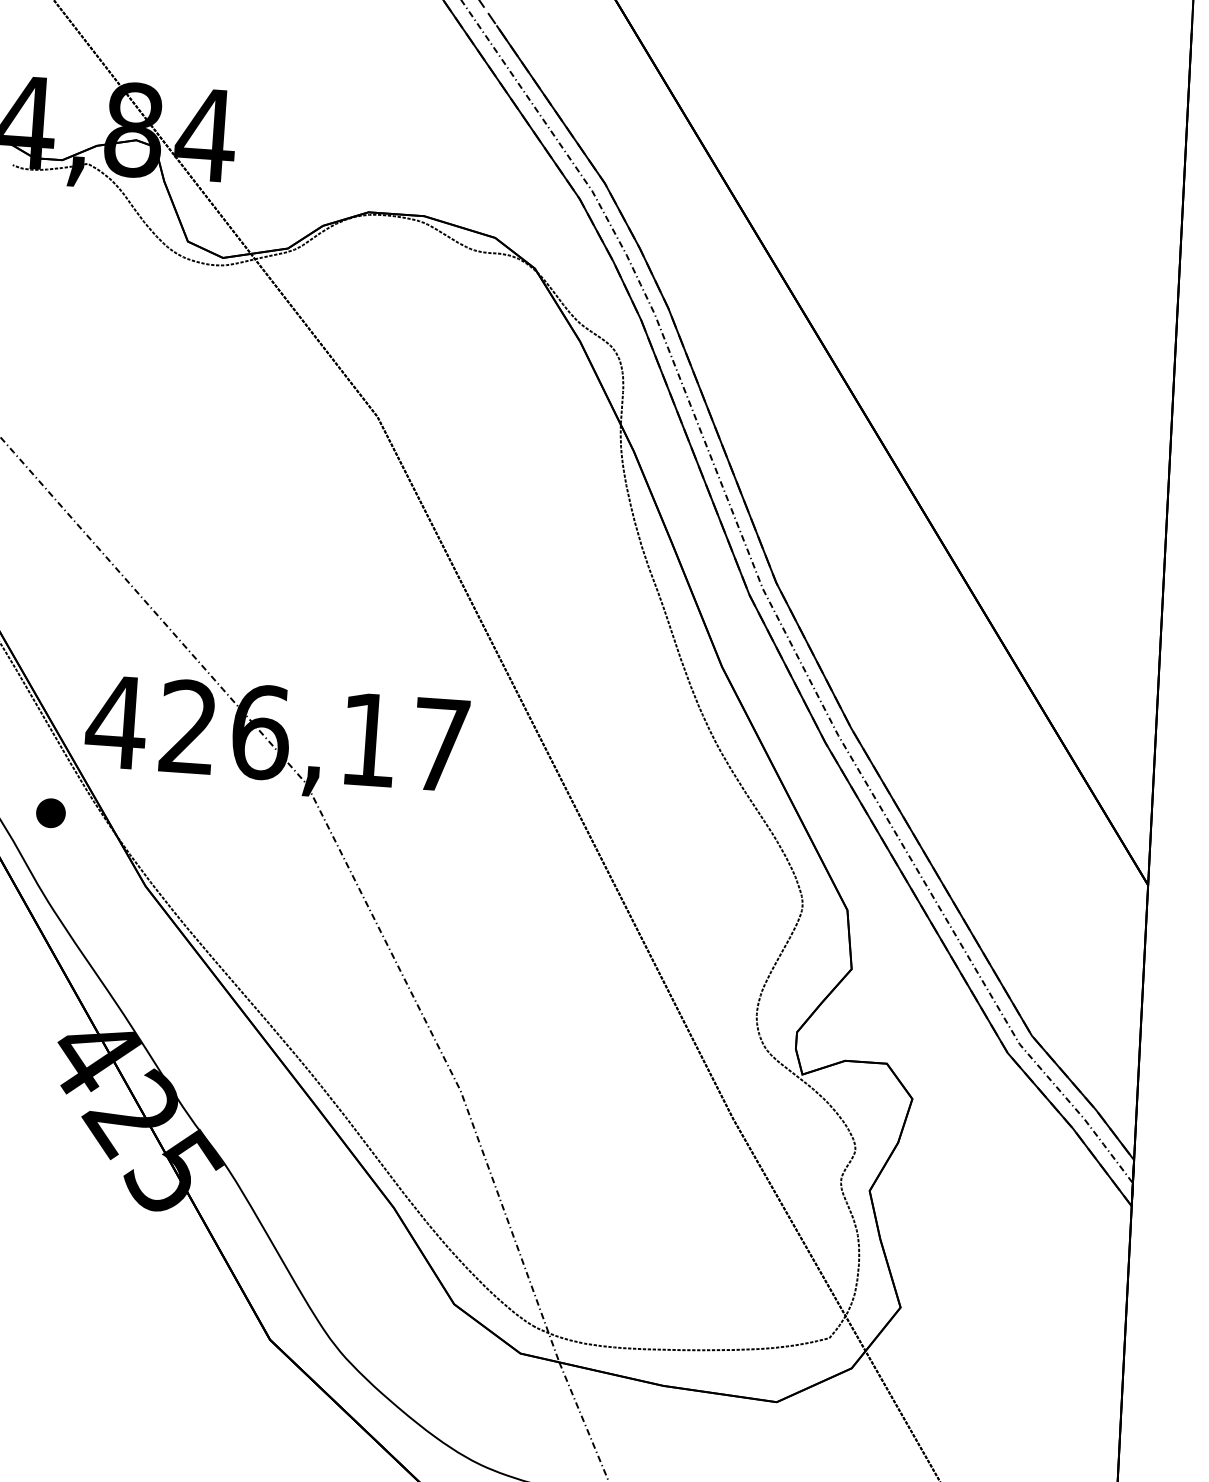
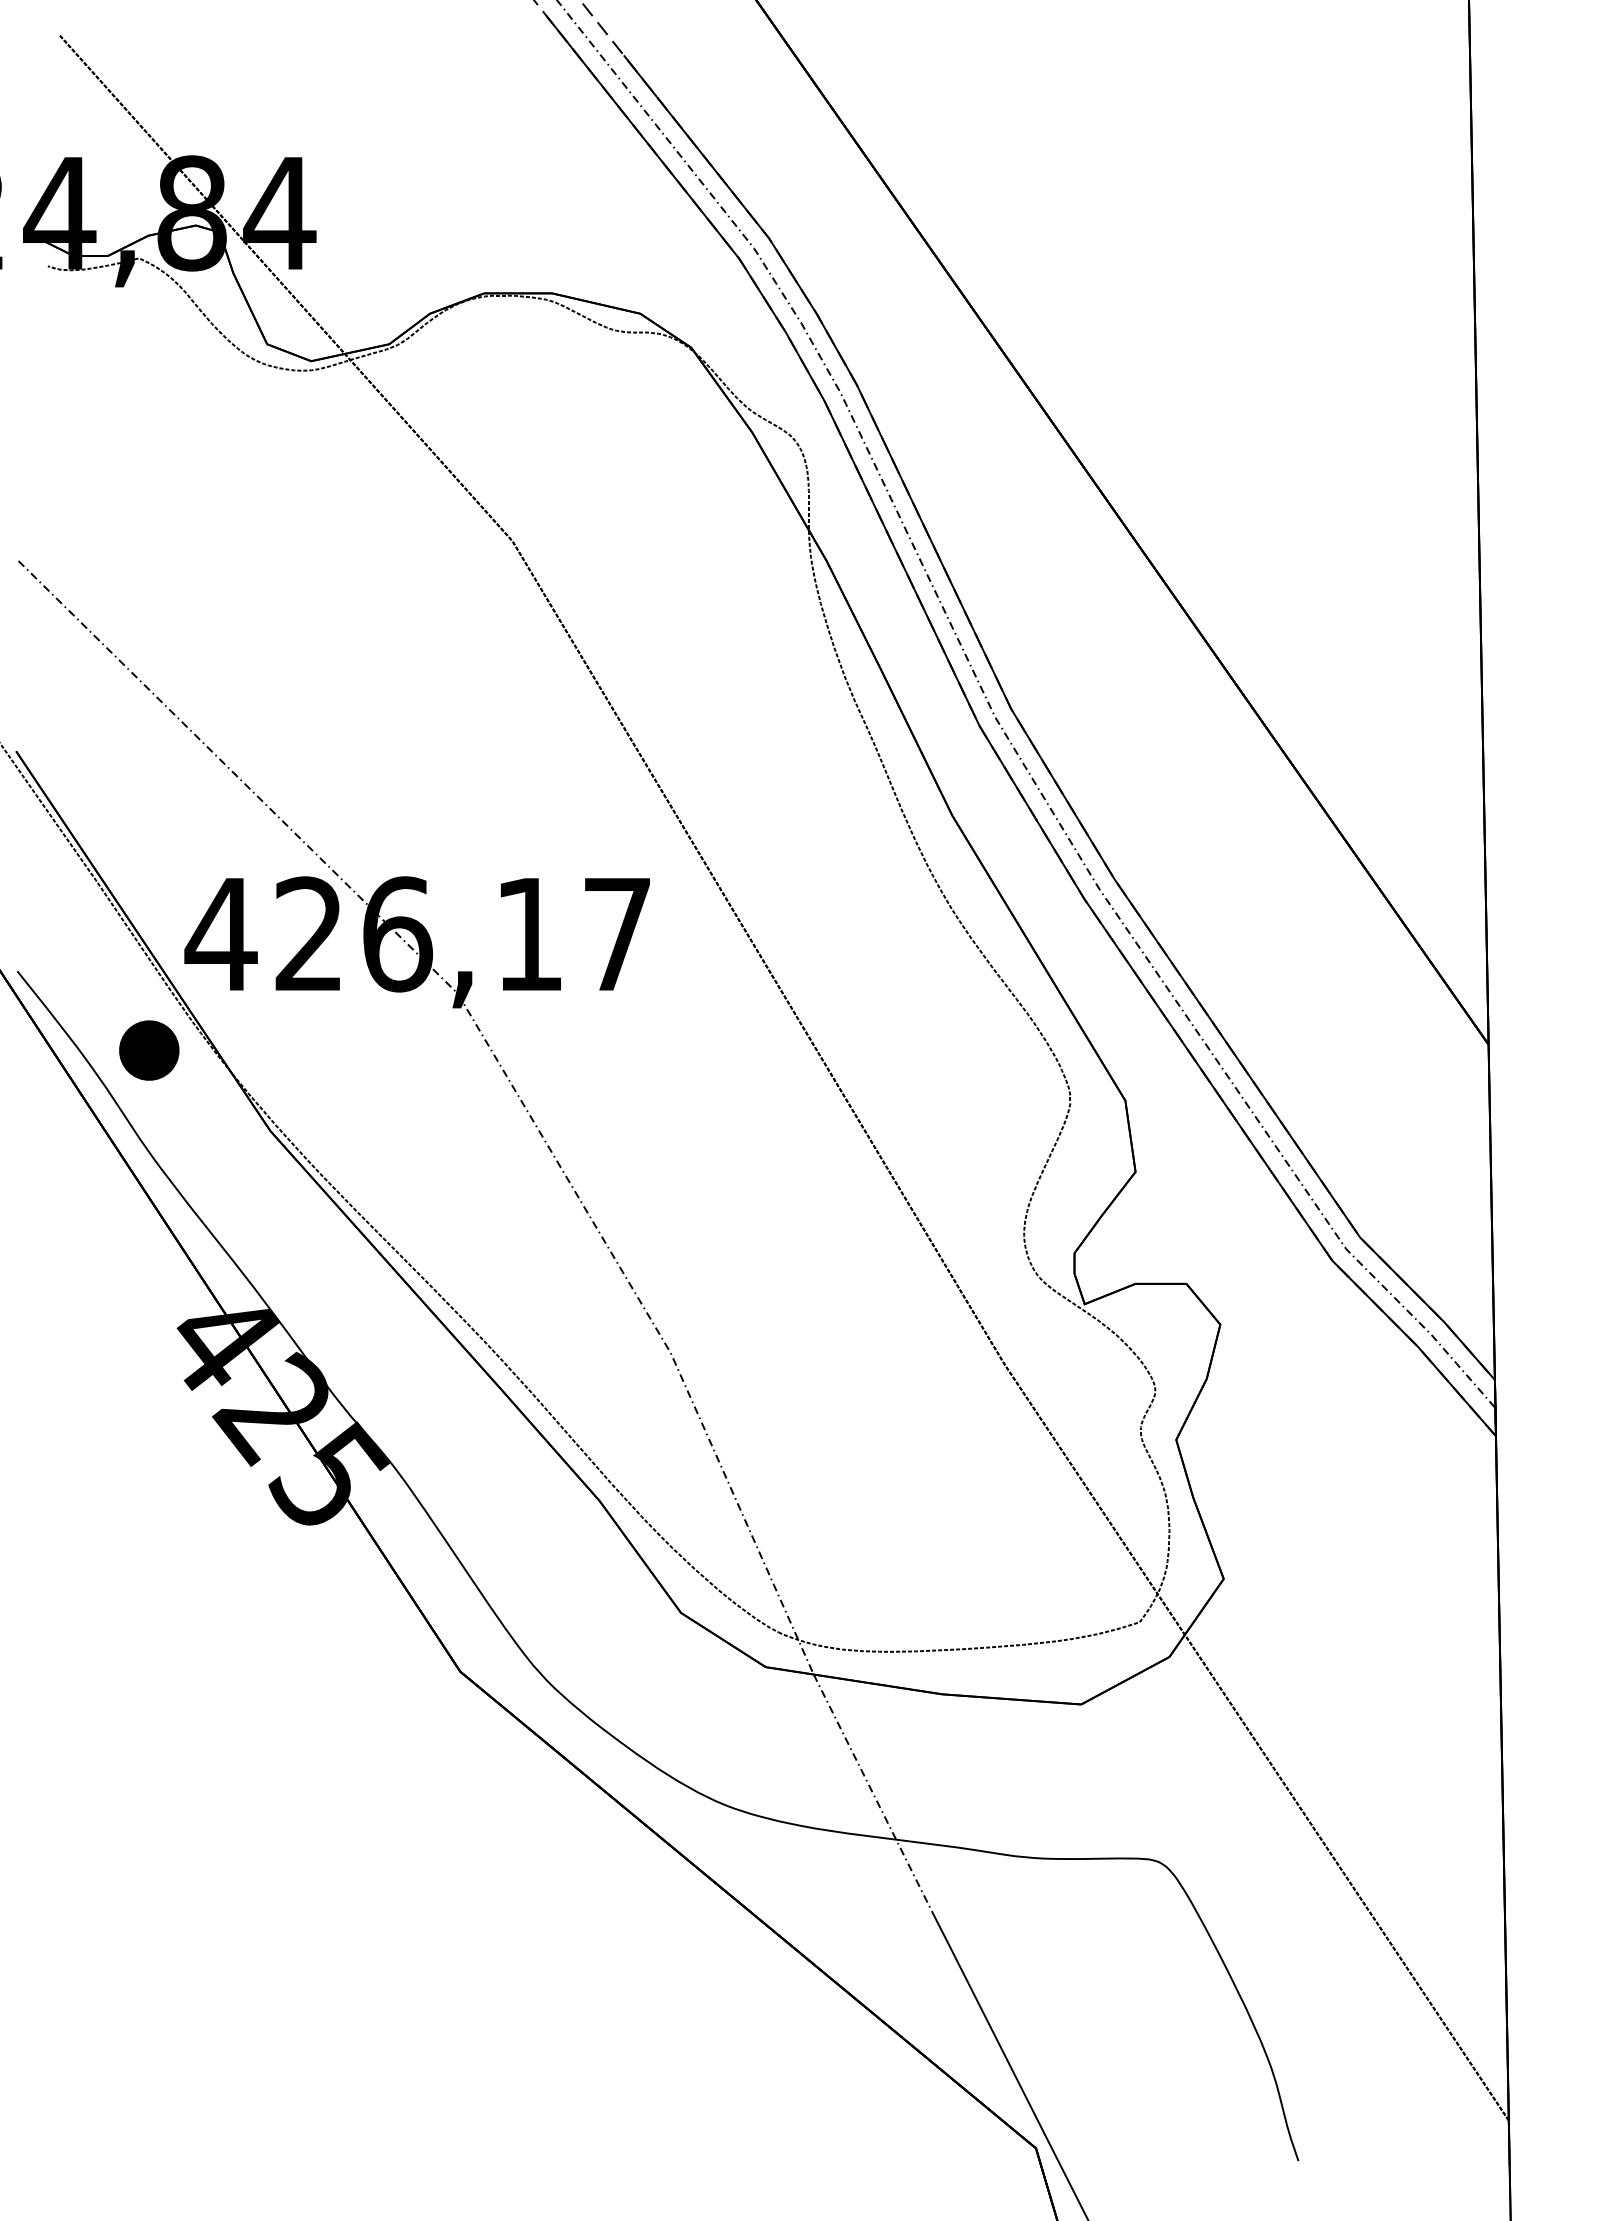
part: (51, 813) -> (149, 1050), size x1.67

